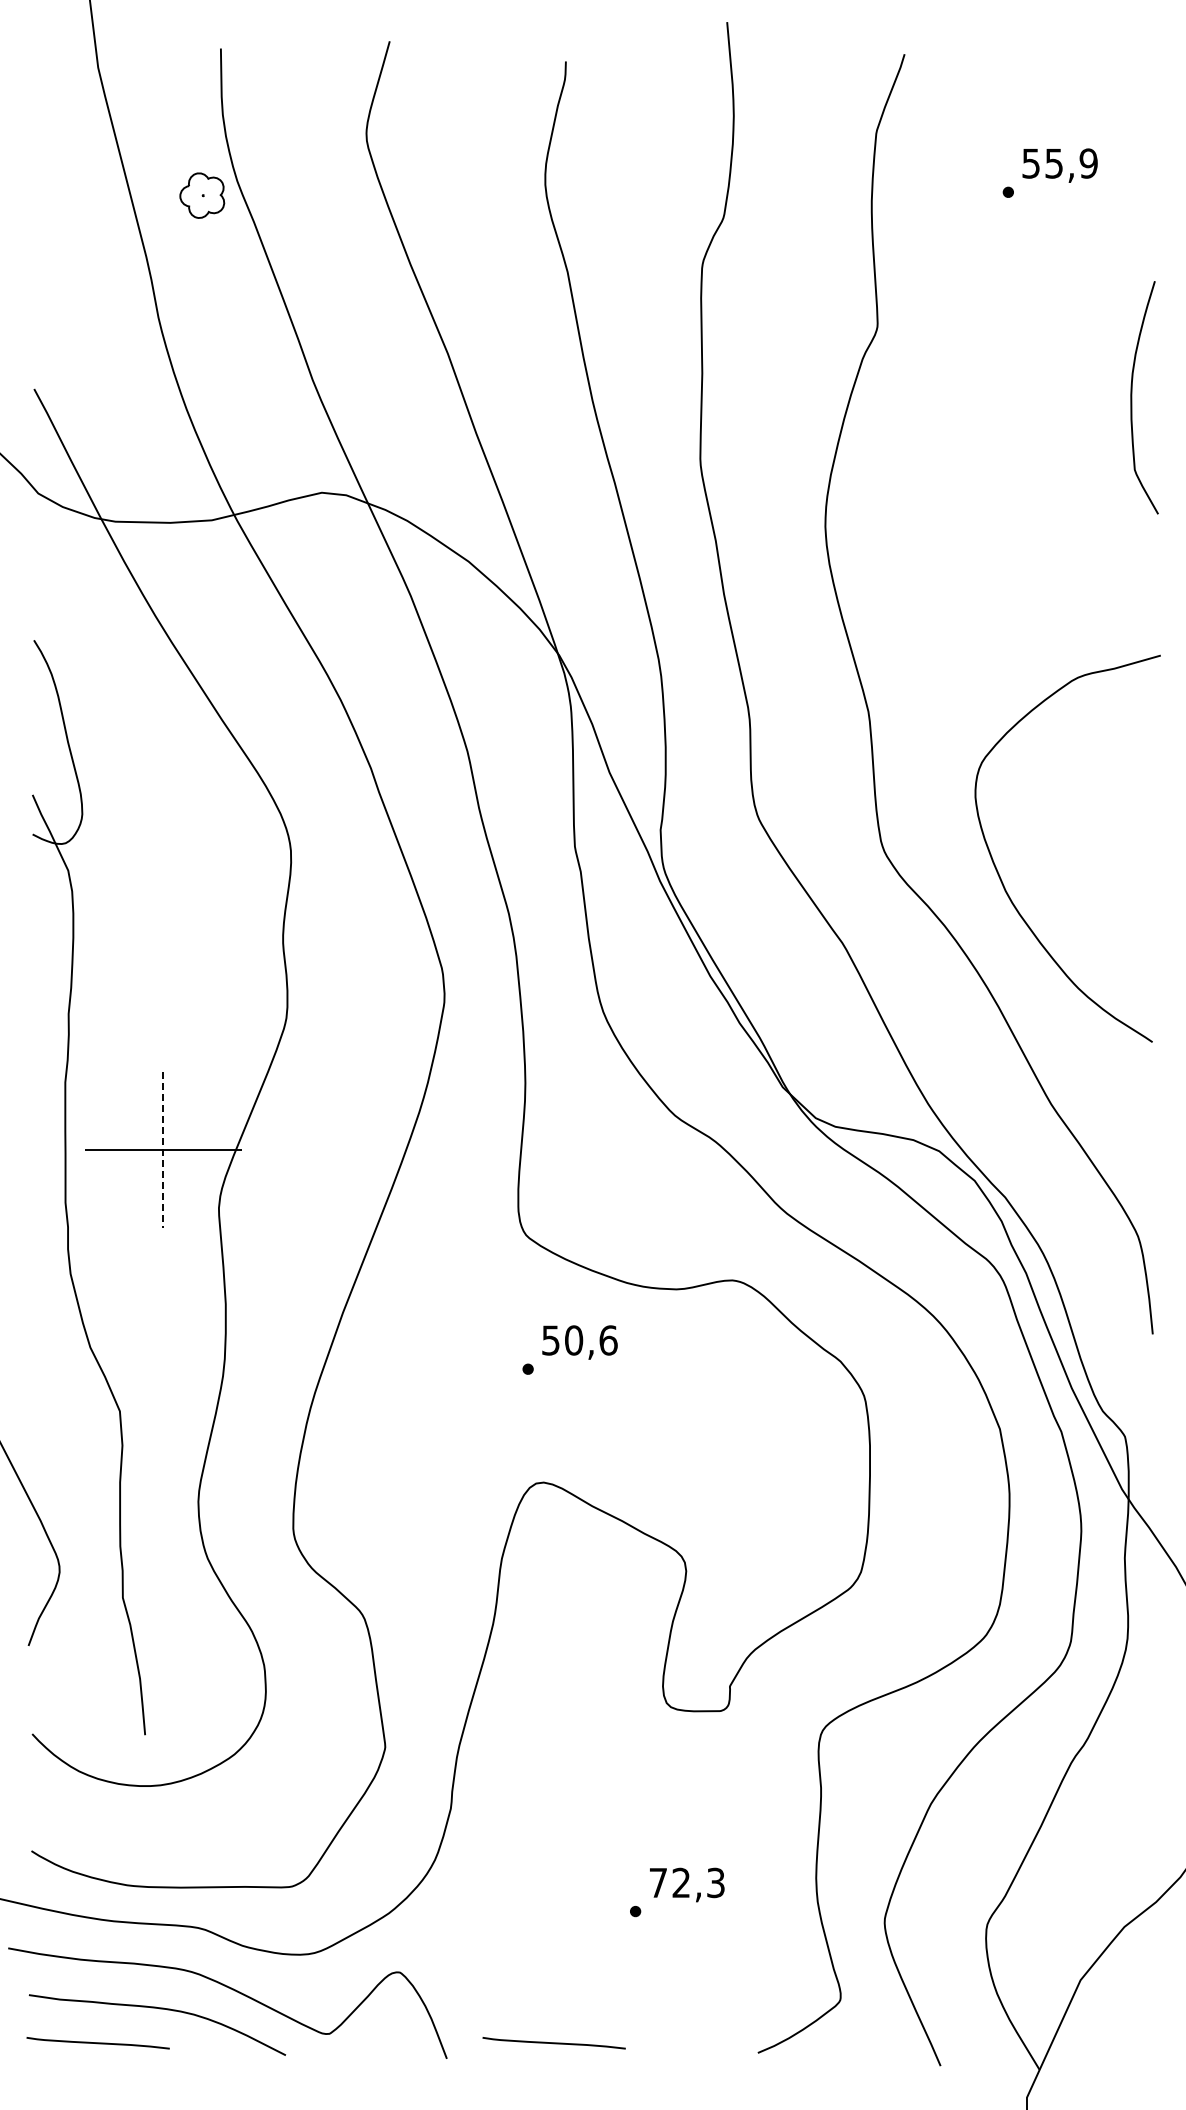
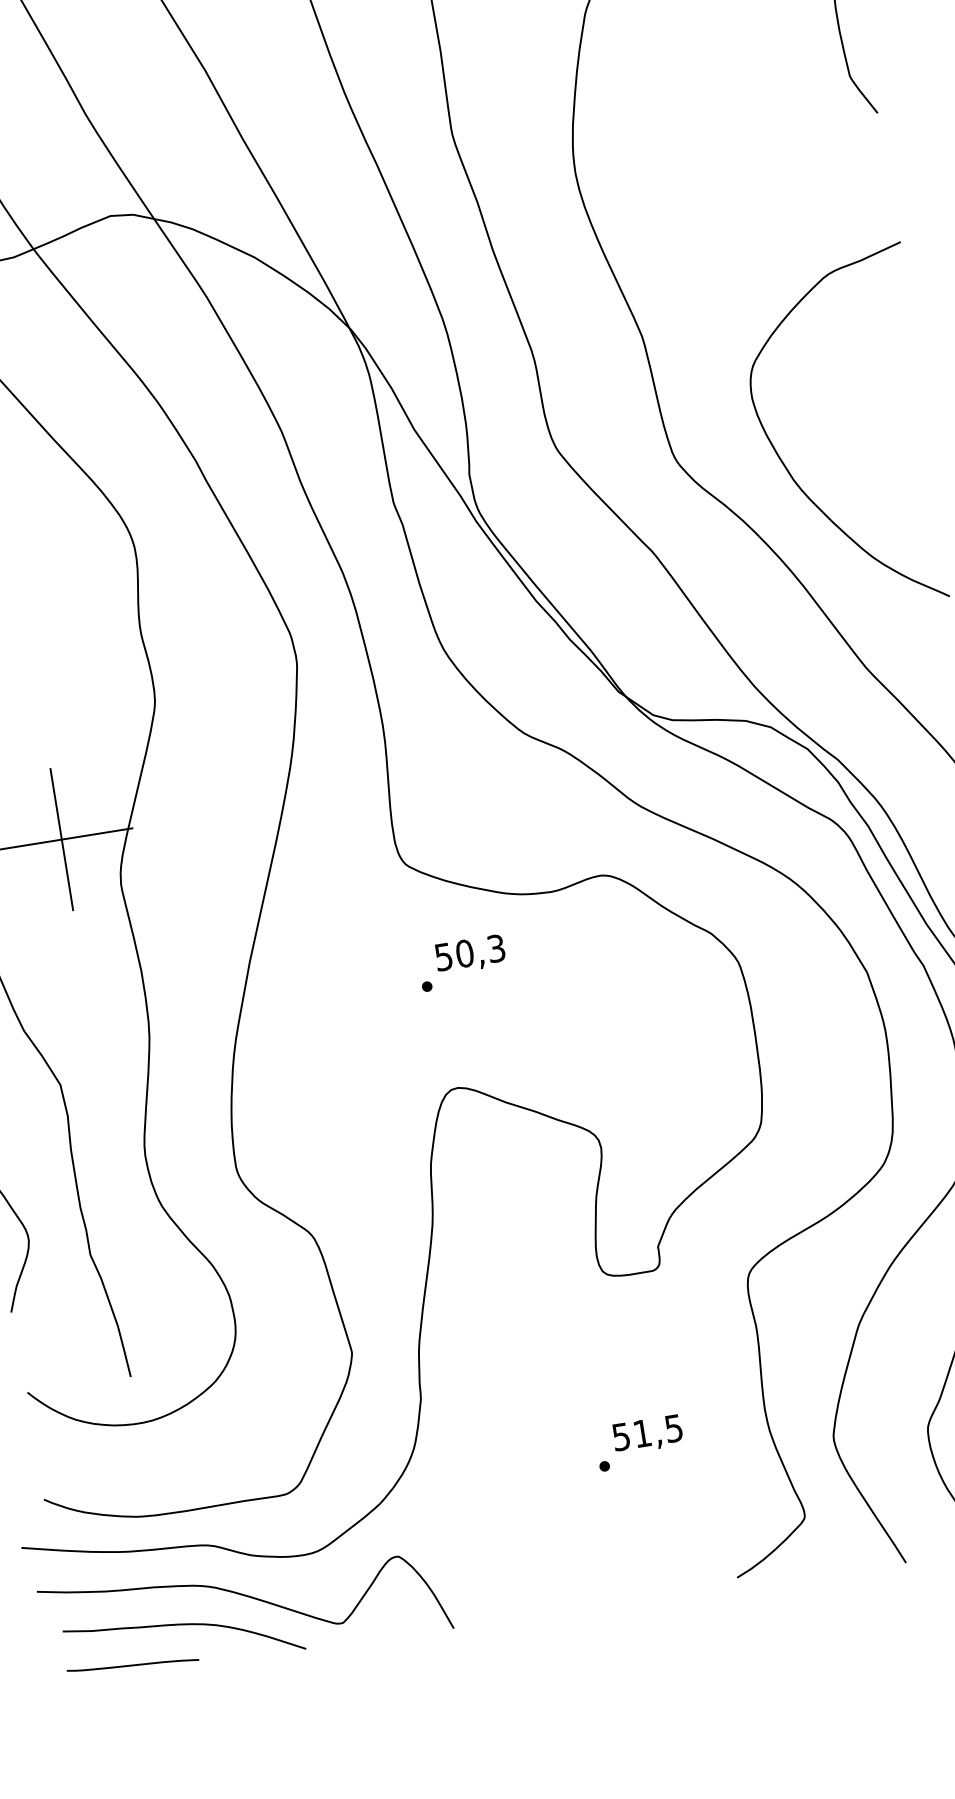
line: (163, 1150) -> (62, 840), dashed -> solid
text: (608, 1340) -> (496, 948), 50,6 -> 50,3
text: (686, 1882) -> (647, 1432), 72,3 -> 51,5
curve: (553, 2043) -> (549, 1598), removed

